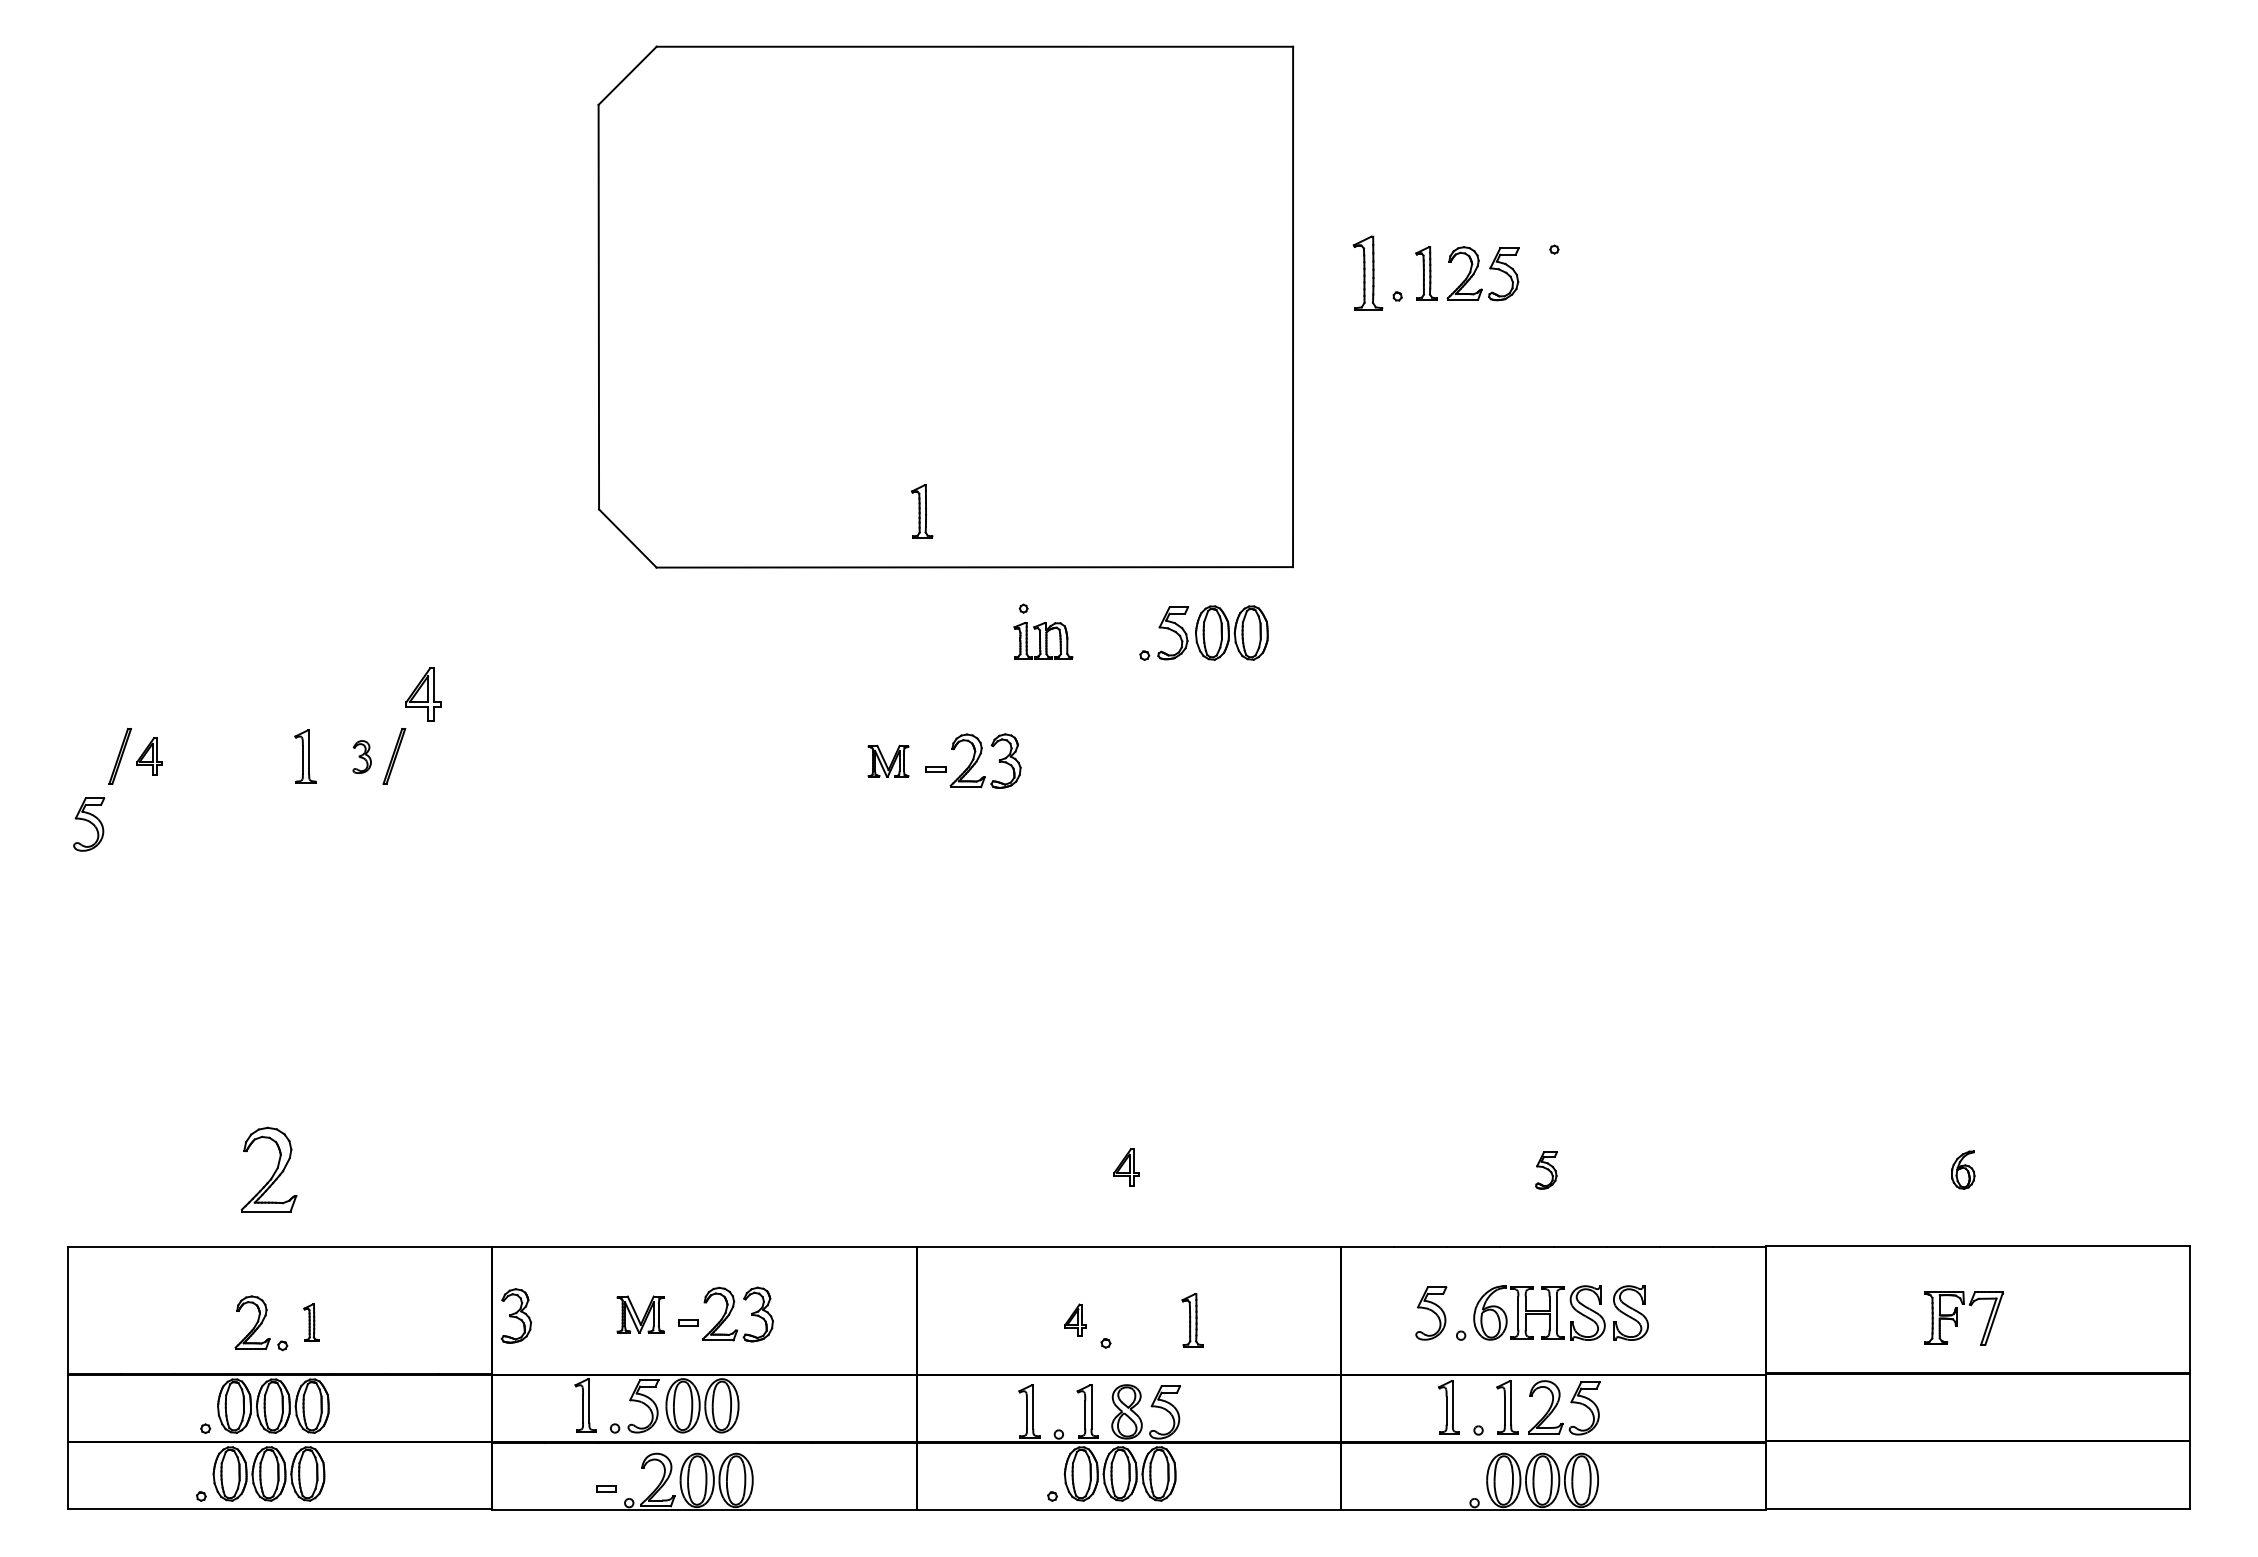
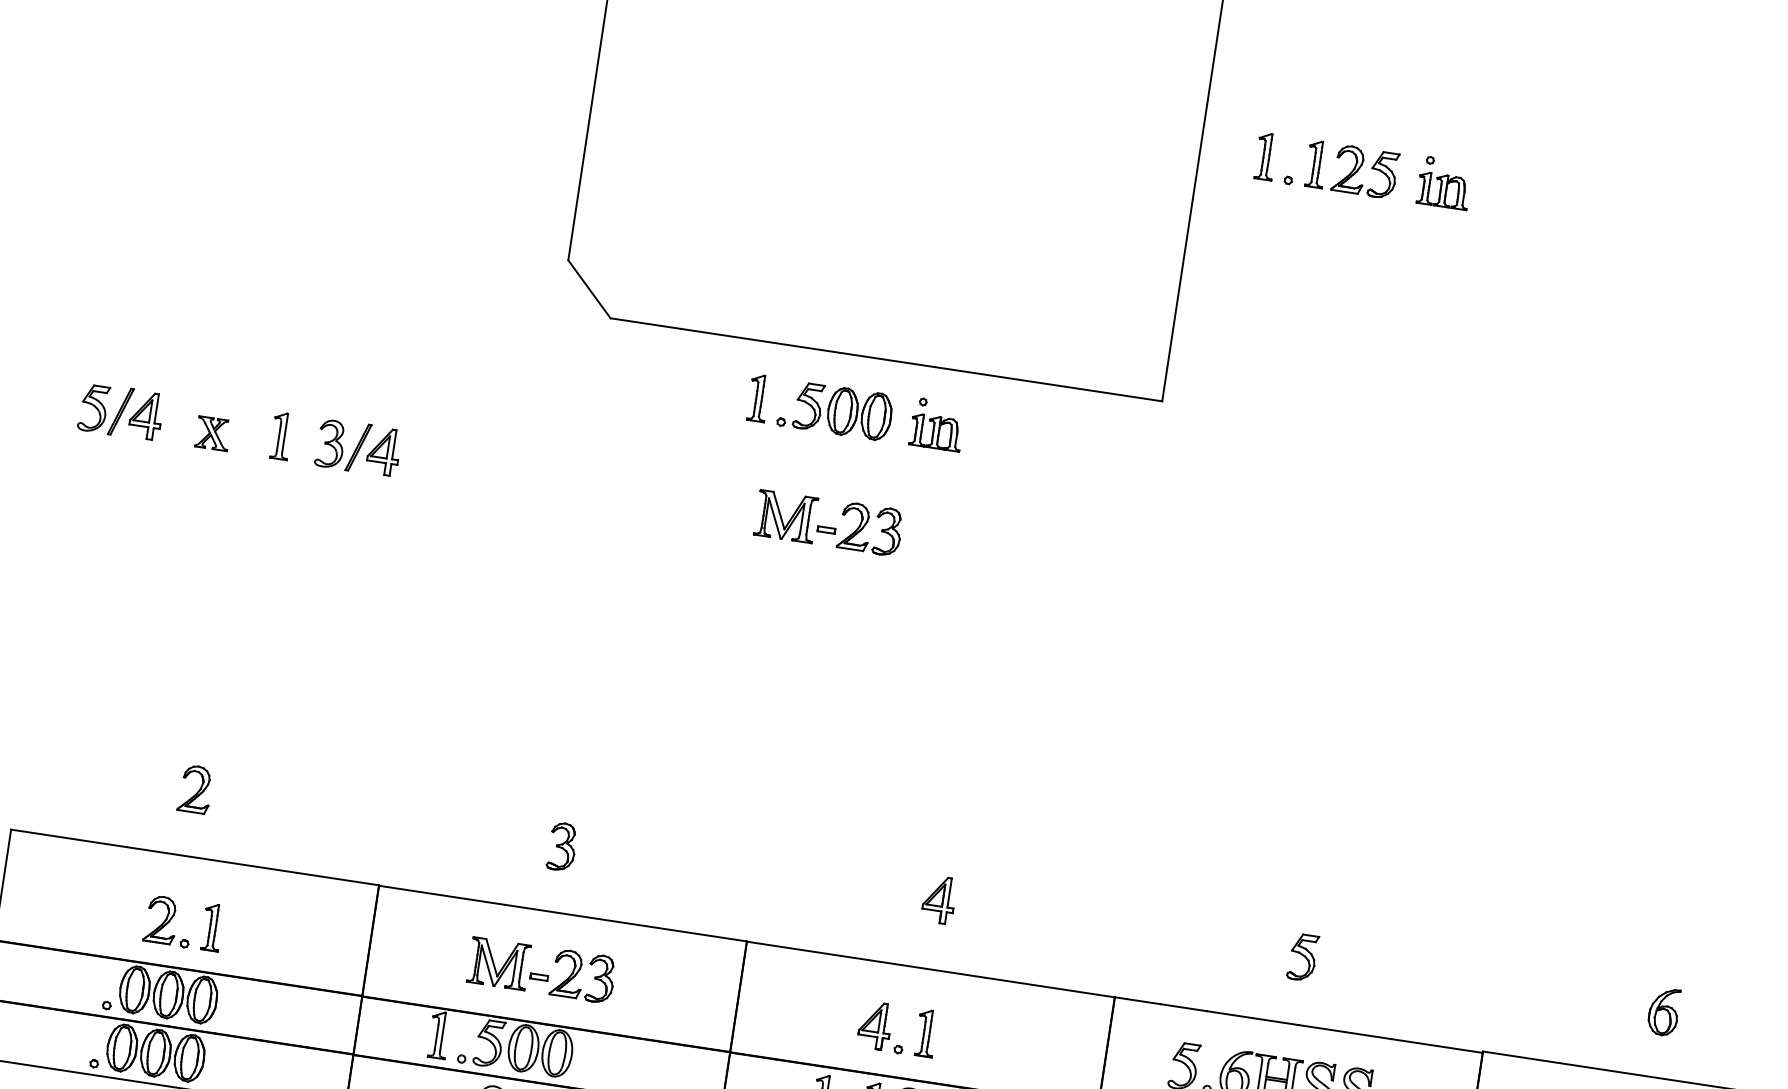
part: (1368, 273) -> (1266, 156), size x0.71
part: (1574, 281) -> (1443, 190), added
part: (922, 511) -> (758, 398), moved
part: (1203, 632) -> (835, 409), moved
part: (423, 694) -> (383, 451), moved
part: (149, 756) -> (146, 415), size x1.43
part: (361, 756) -> (330, 443), size x1.67
part: (888, 761) -> (786, 516), size x1.67
part: (227, 765) -> (212, 433), added
part: (89, 824) -> (94, 408), moved
part: (1126, 1167) -> (939, 899), size x1.43
part: (269, 1169) -> (196, 789), size x0.62
part: (1963, 1169) -> (1664, 1011), size x1.43
part: (1546, 1170) -> (1302, 957), size x1.43
part: (640, 1314) -> (498, 963), size x1.43
part: (516, 1315) -> (562, 846), moved
part: (1075, 1320) -> (874, 1025), size x1.67
part: (1192, 1320) -> (926, 1033), moved
part: (311, 1322) -> (212, 927), size x1.43

